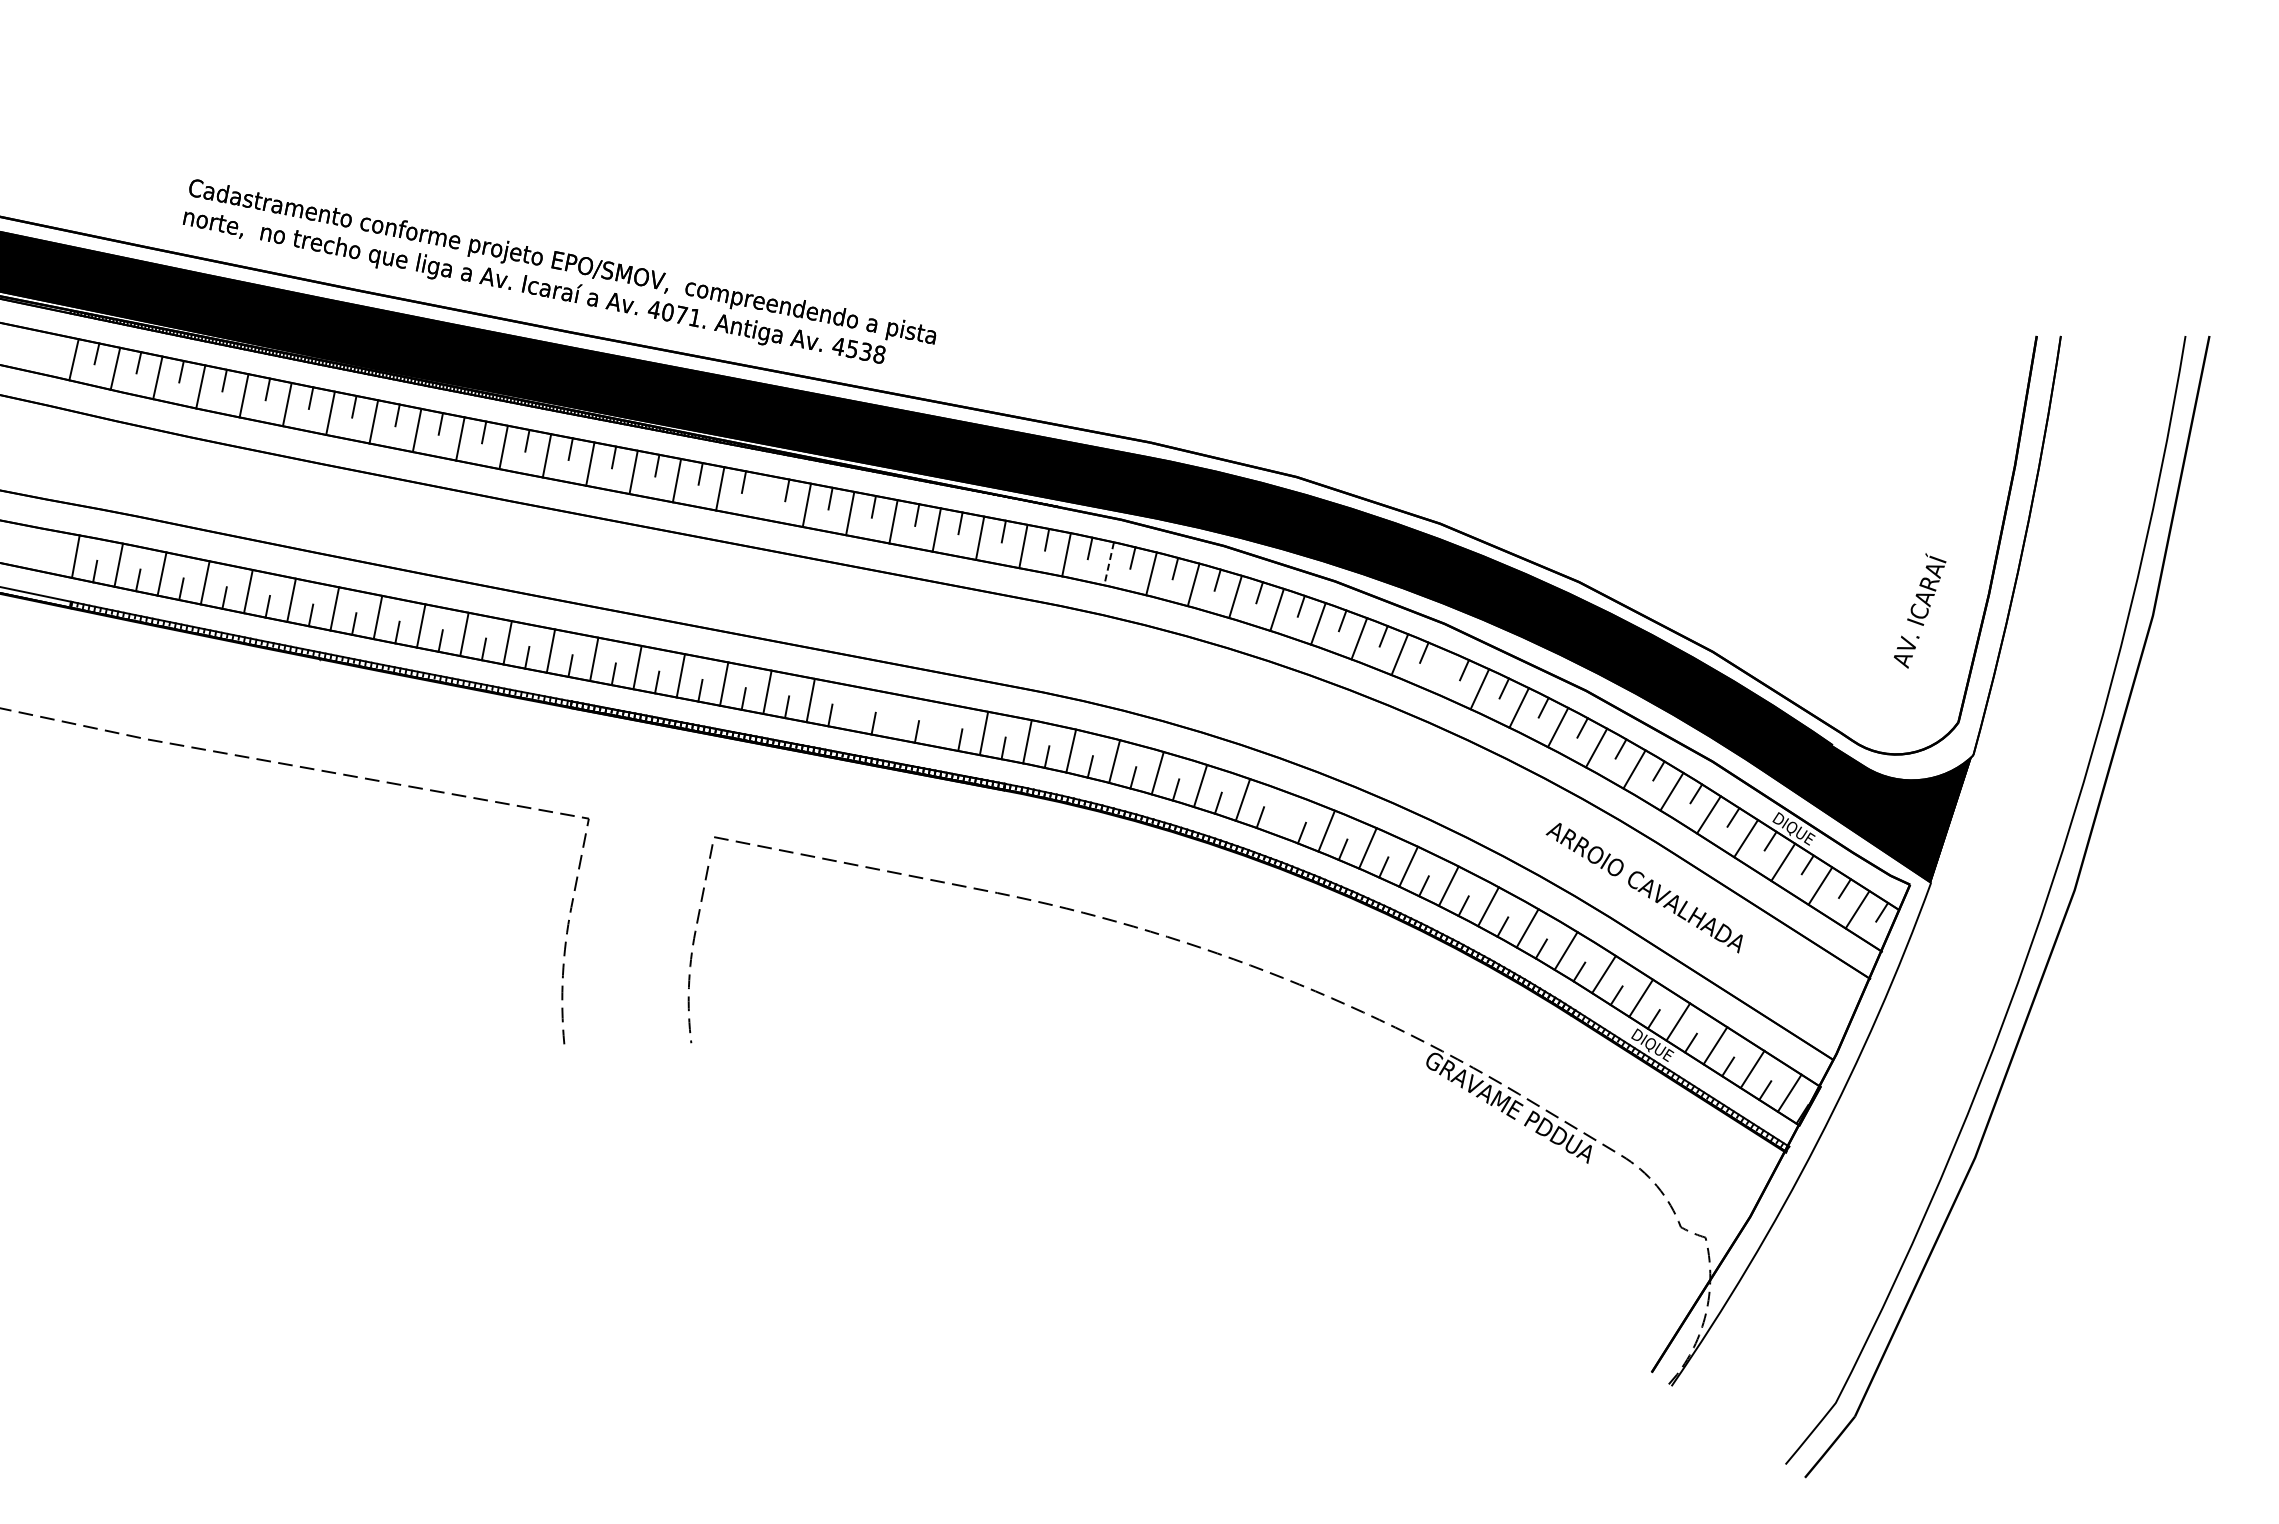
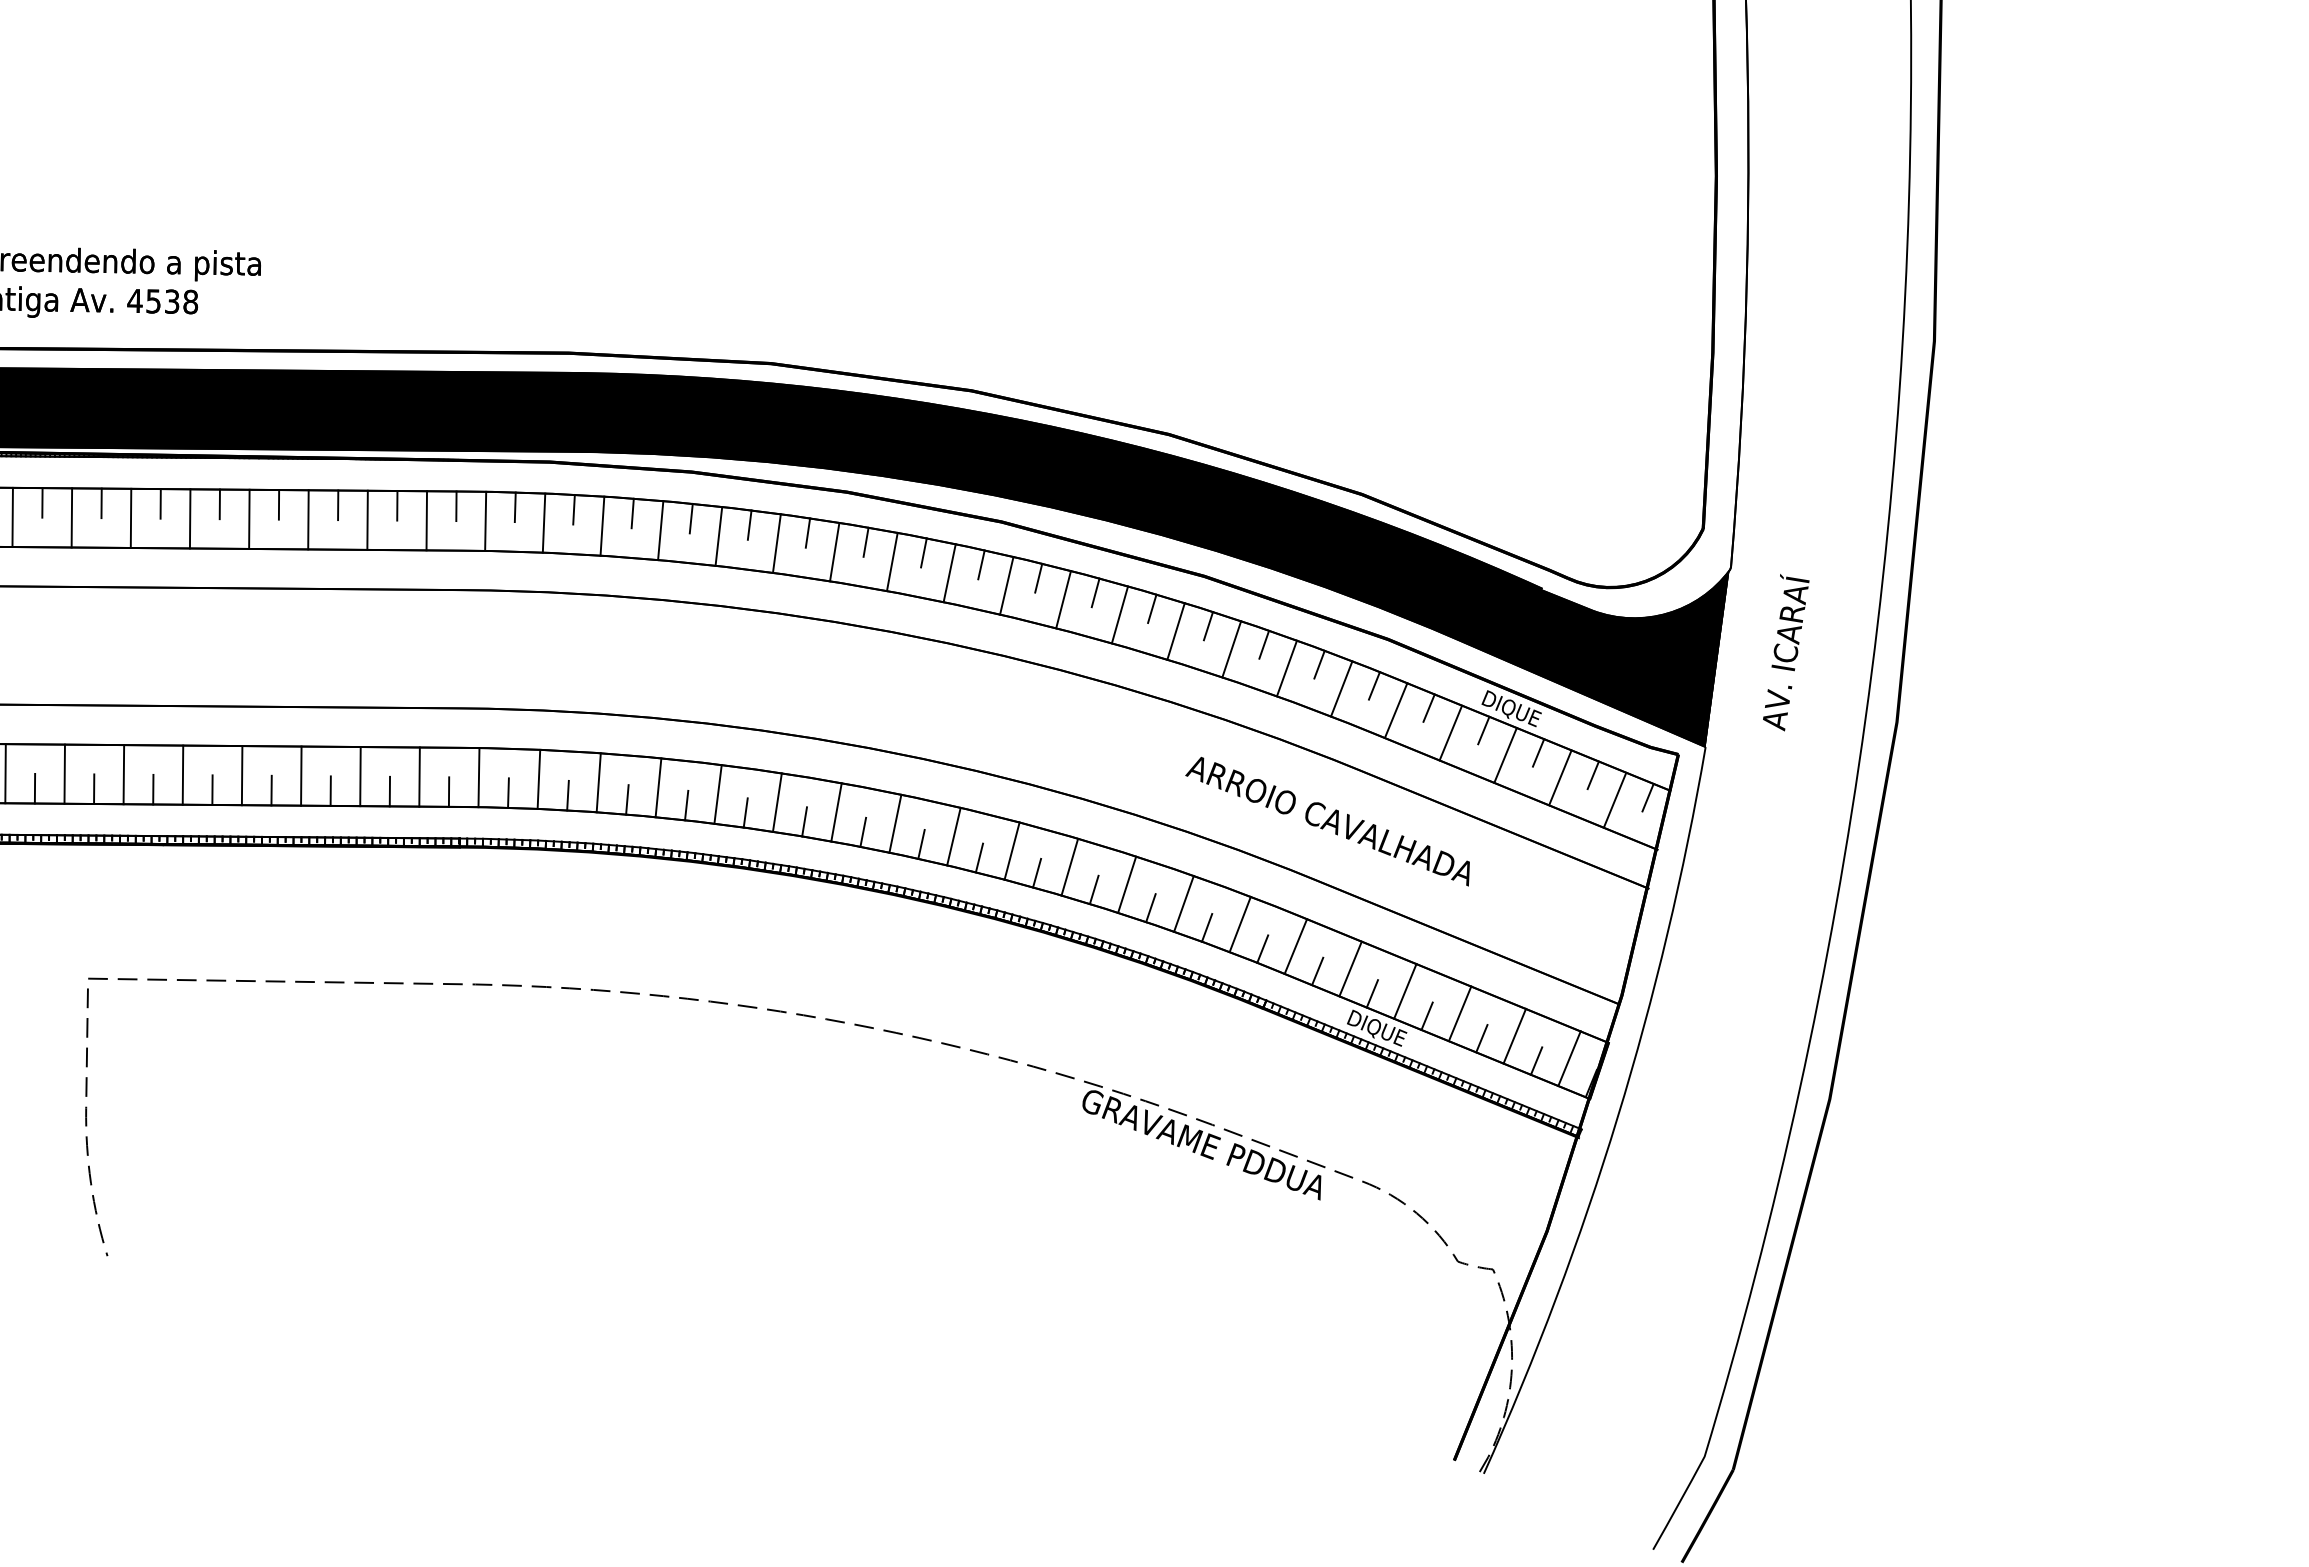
line: (763, 496) -> (71, 517), added
line: (1109, 564) -> (544, 523), dashed -> solid
text: (1919, 610) -> (1785, 651), moved
line: (1439, 671) -> (1005, 585), added
line: (853, 708) -> (241, 775), added
line: (897, 716) -> (301, 775), added
line: (940, 724) -> (359, 775), added
line: (1284, 814) -> (835, 811), added

